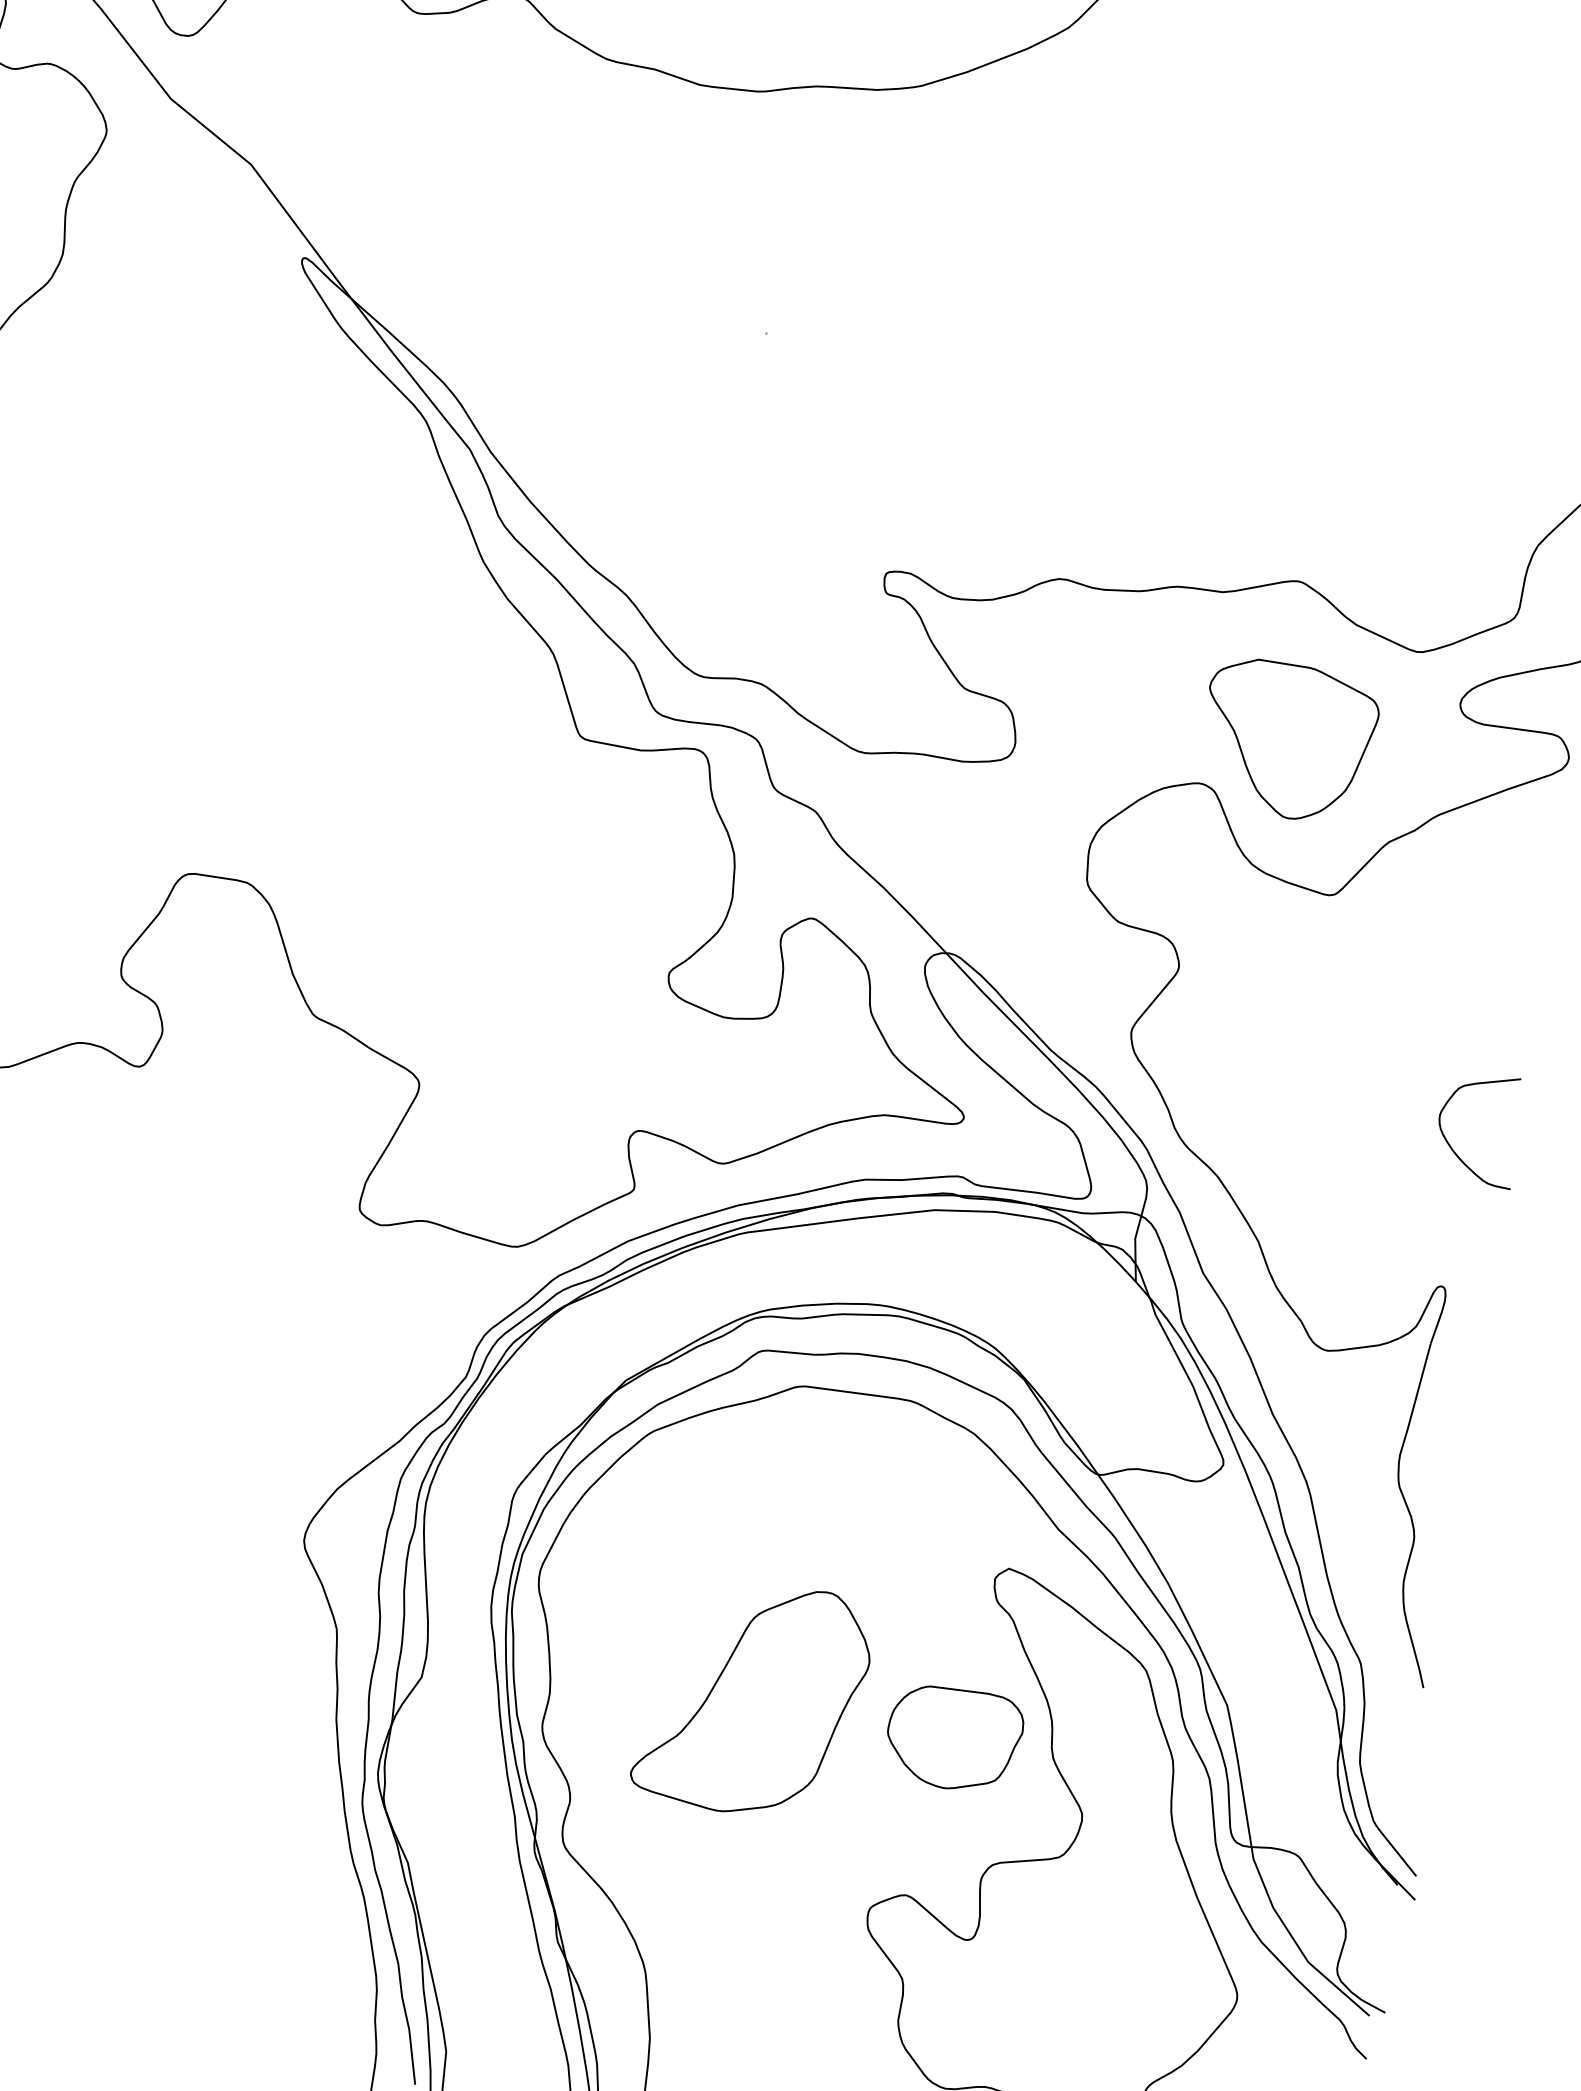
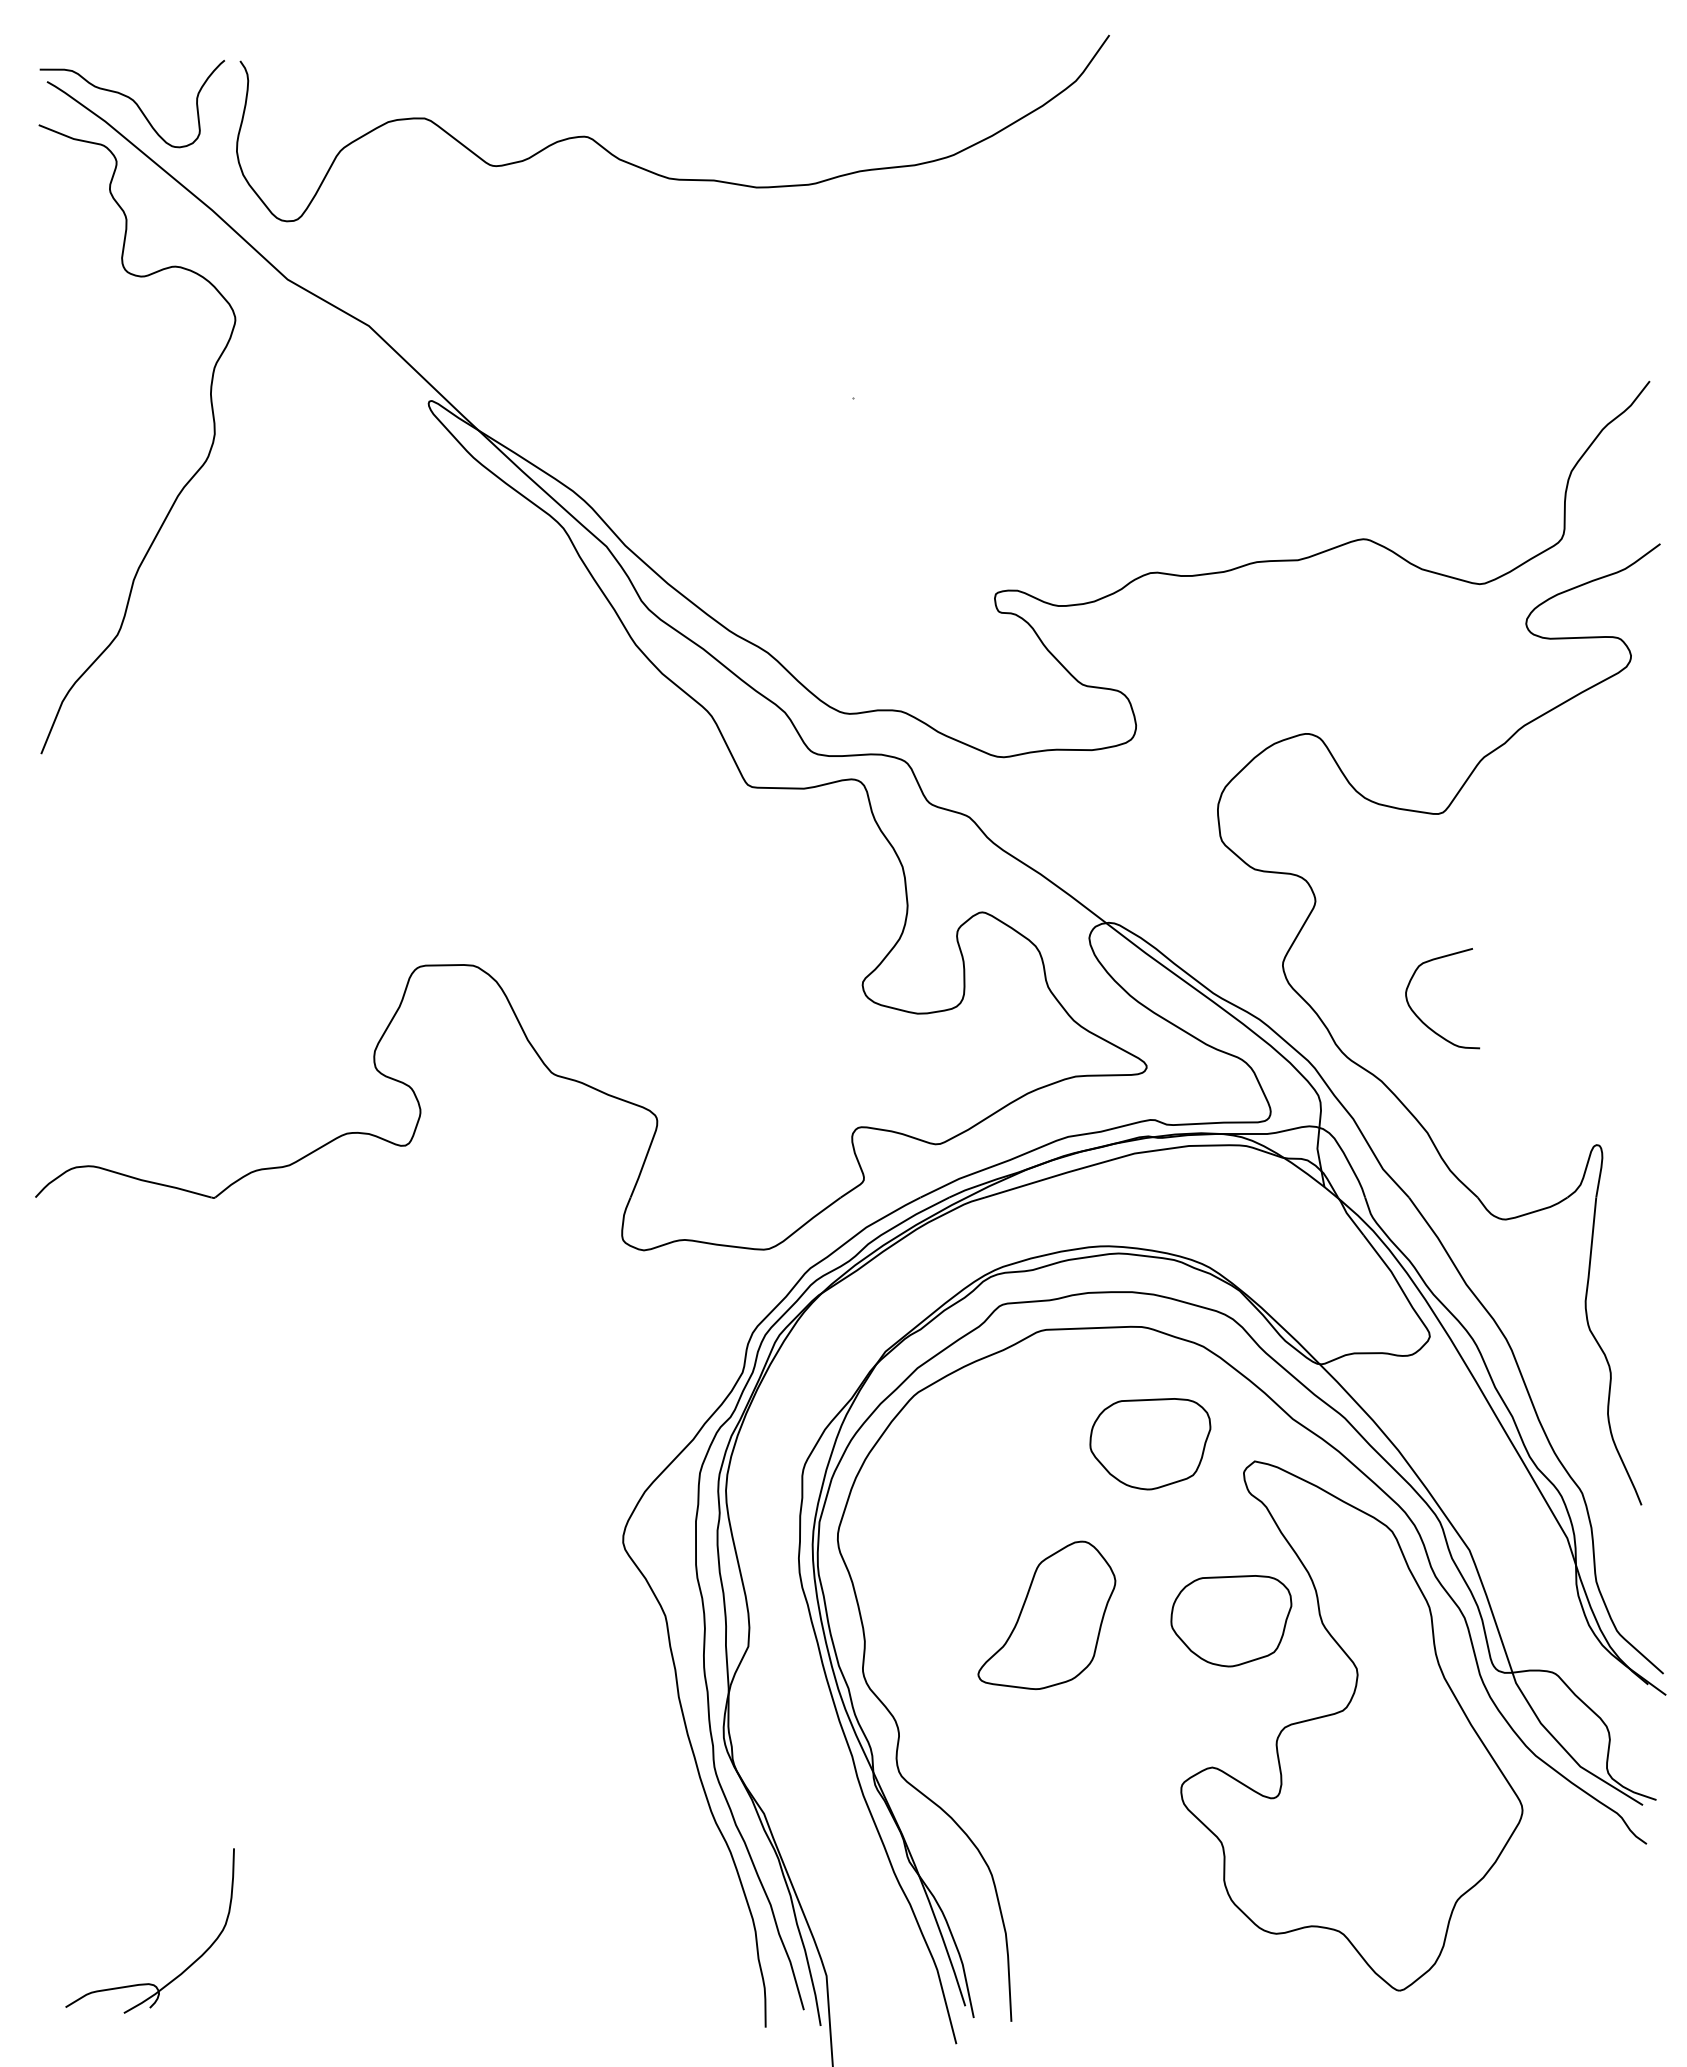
part: (1288, 740) -> (1378, 682), removed
curve: (1451, 1147) -> (1421, 1019), moved
part: (898, 1530) -> (1150, 1444), added
part: (753, 1698) -> (1046, 1615), size x0.7

